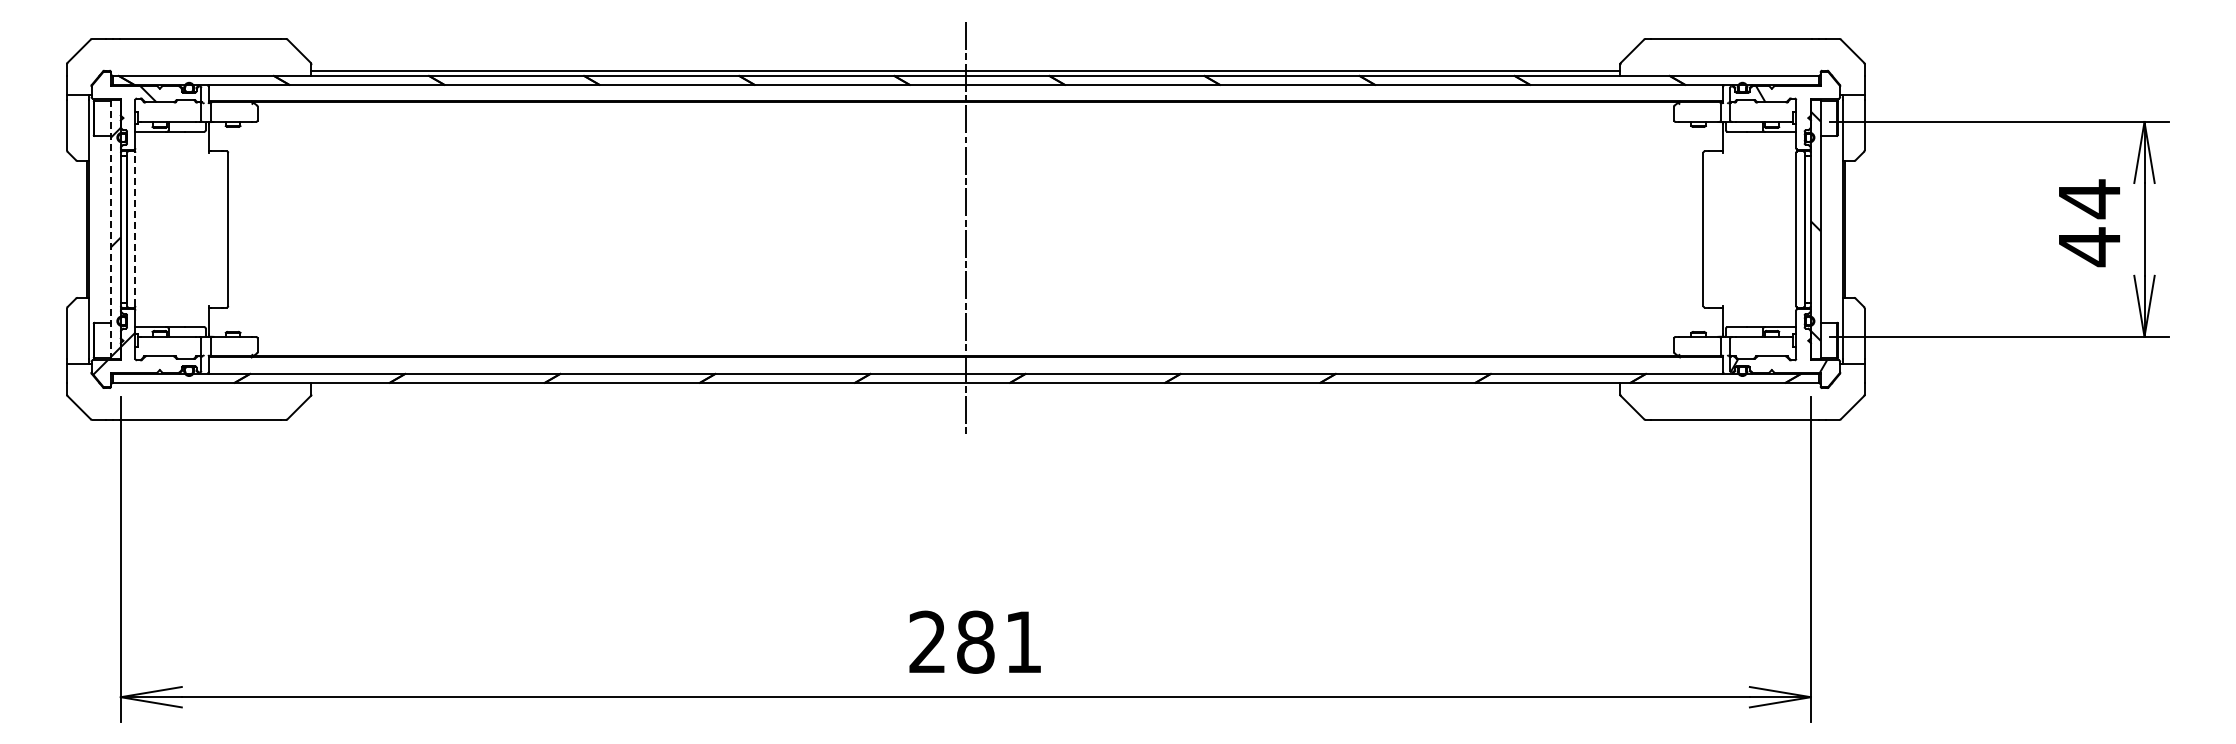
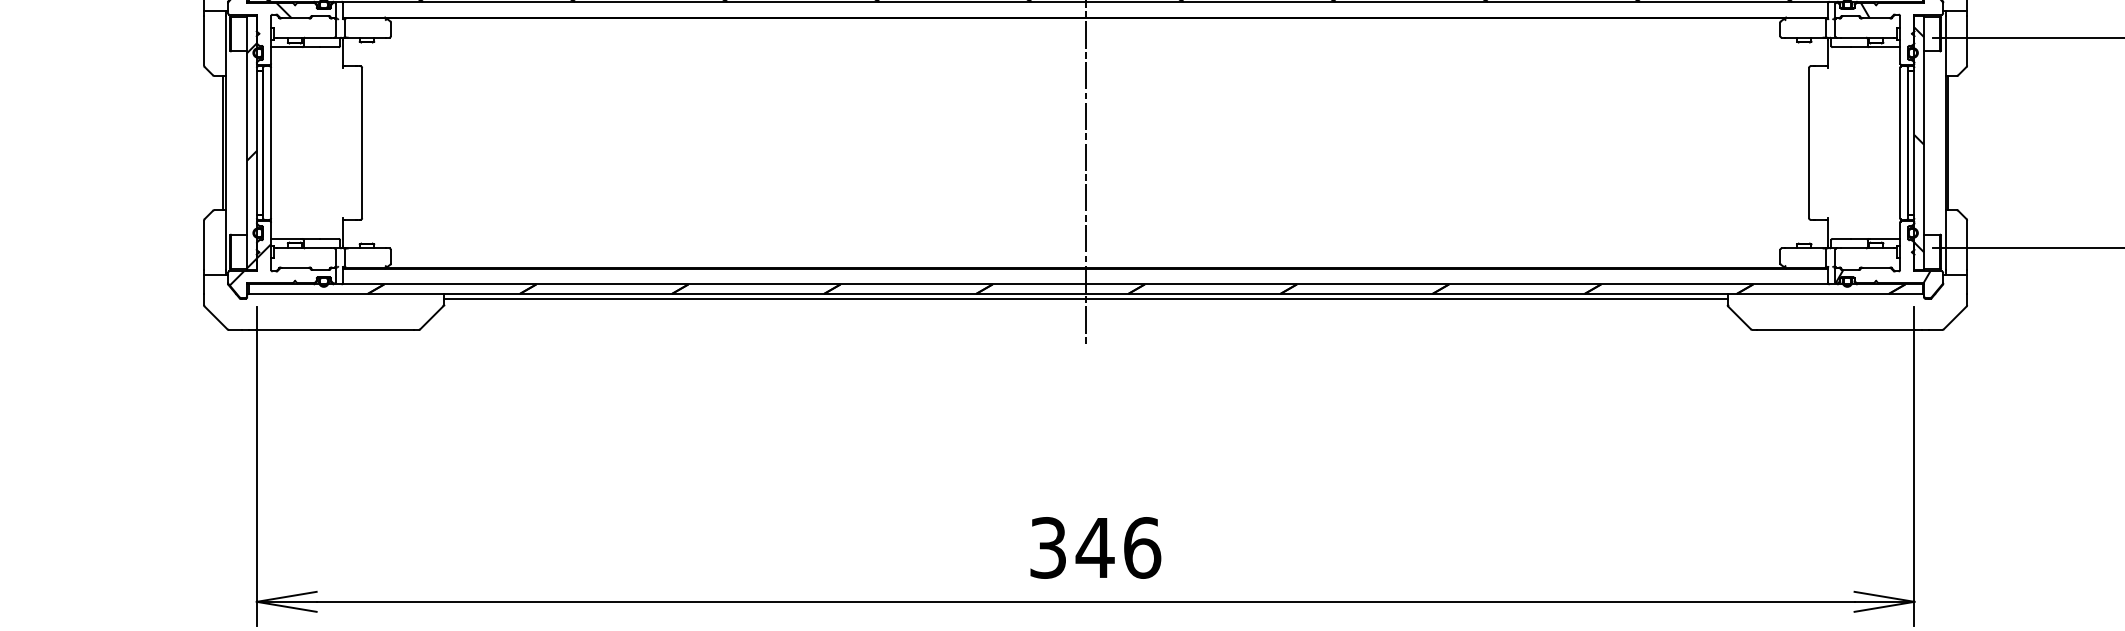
line: (111, 229) -> (247, 143), dashed -> solid
line: (135, 229) -> (271, 143), dashed -> solid
line: (965, 388) -> (1085, 299), added
text: (975, 641) -> (1095, 547), 281 -> 346

